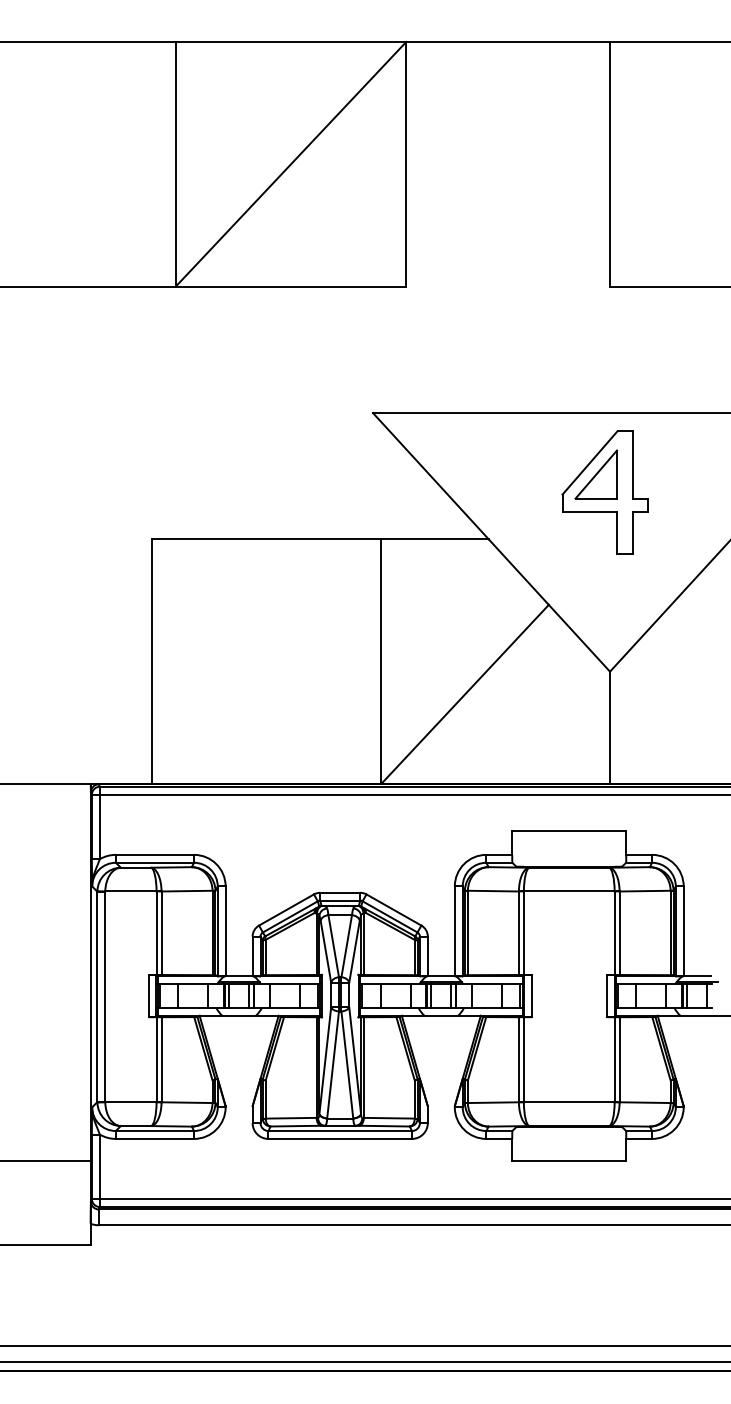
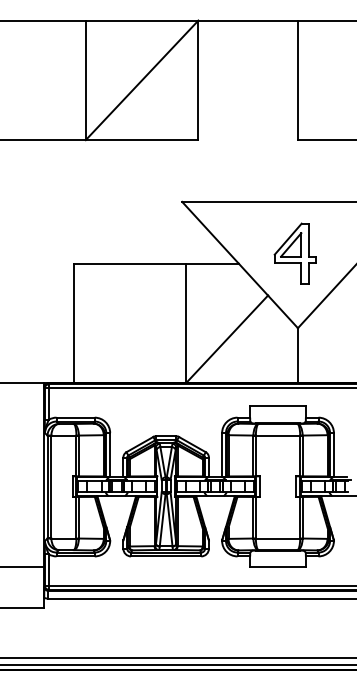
part: (602, 492) -> (294, 253), moved

